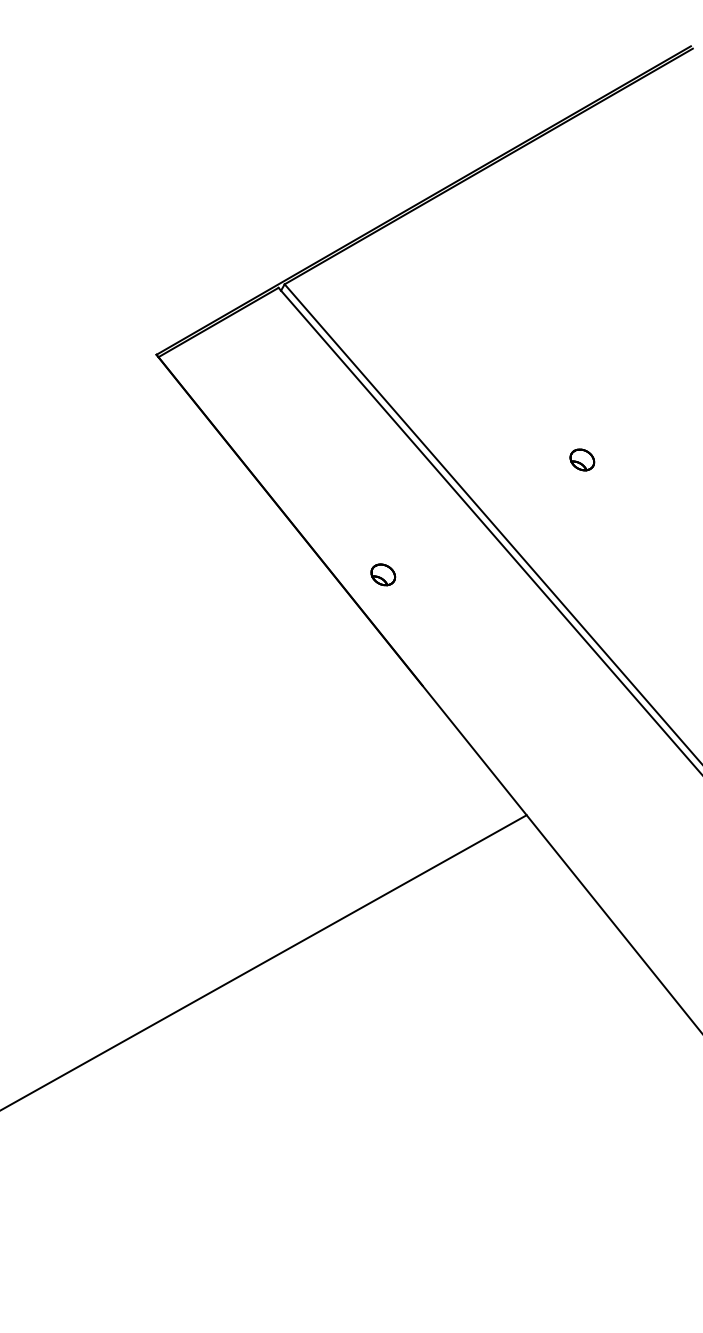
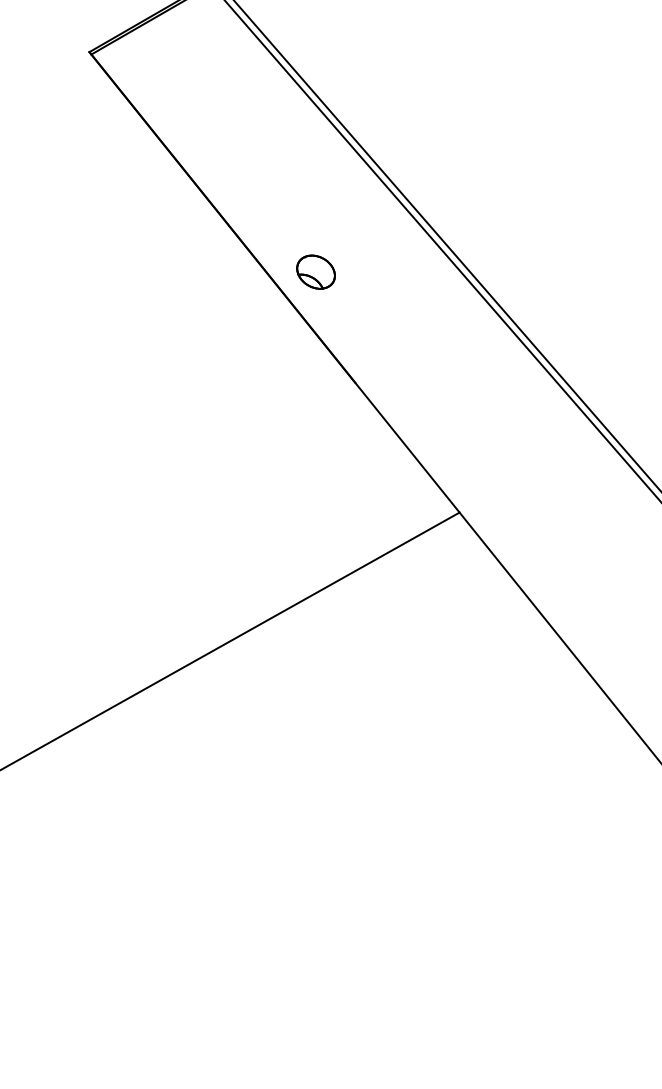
part: (582, 459) -> (515, 156), removed
part: (383, 574) -> (316, 271), size x1.6

